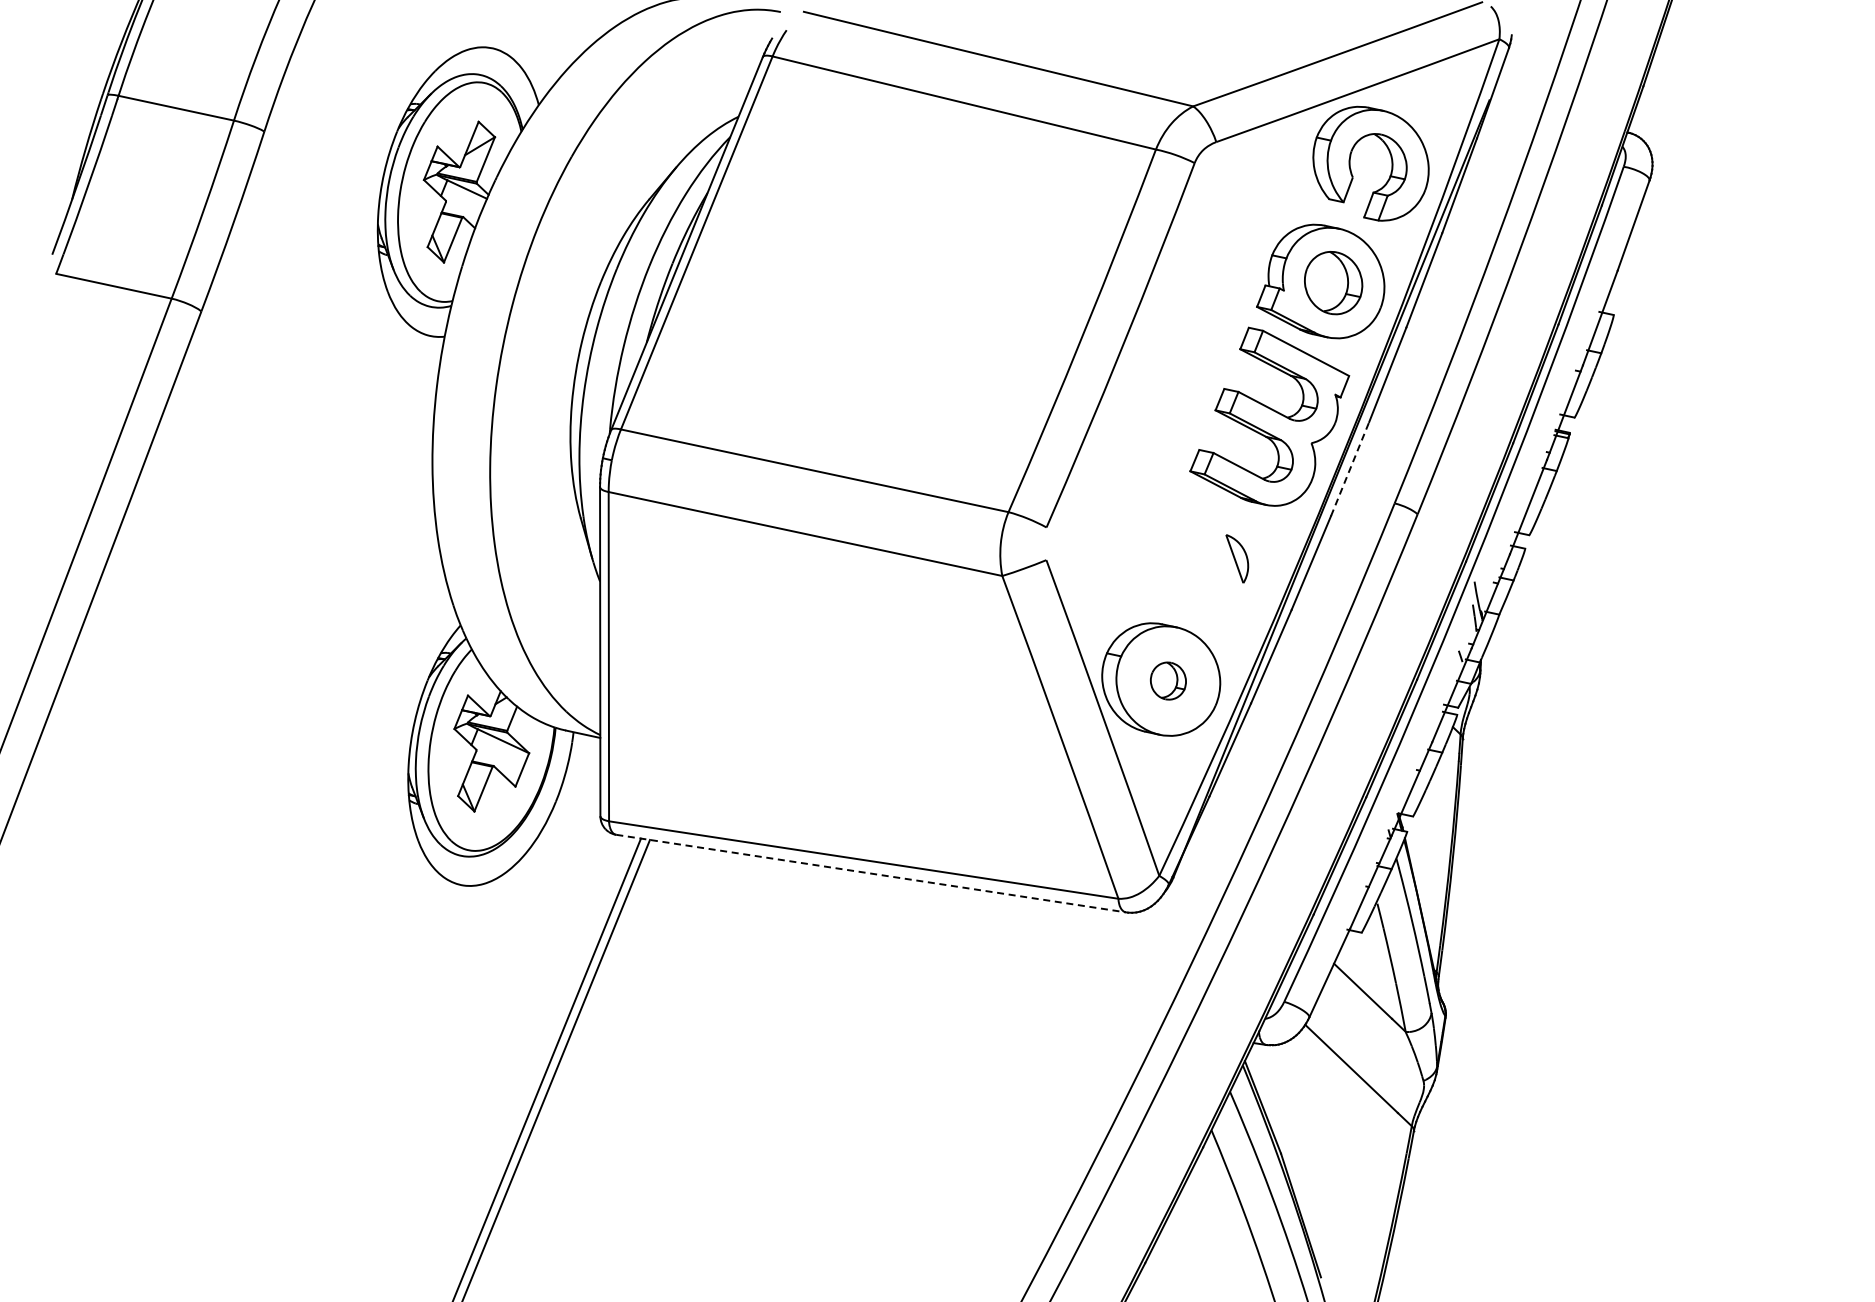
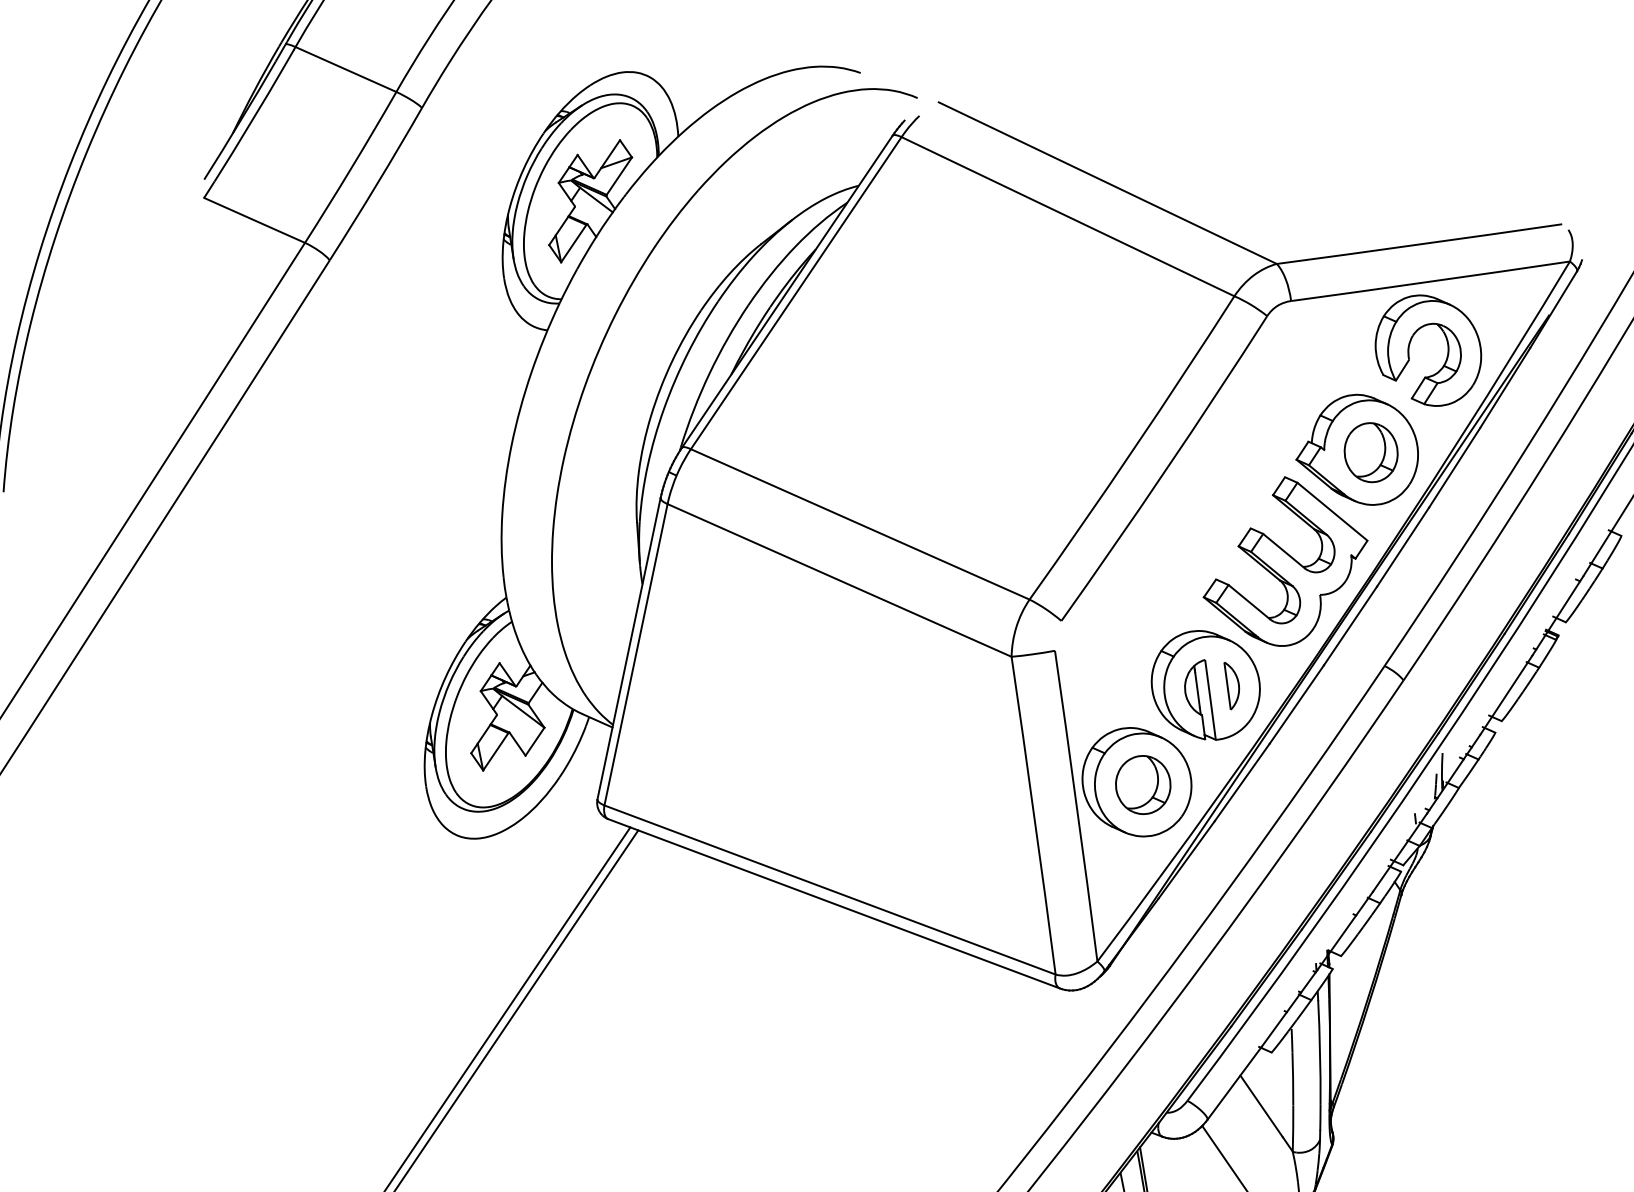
line: (1350, 469) -> (1350, 626), dashed -> solid
part: (1211, 562) -> (1205, 684), added
part: (1168, 680) -> (1143, 784), size x1.67
line: (871, 873) -> (834, 903), dashed -> solid

